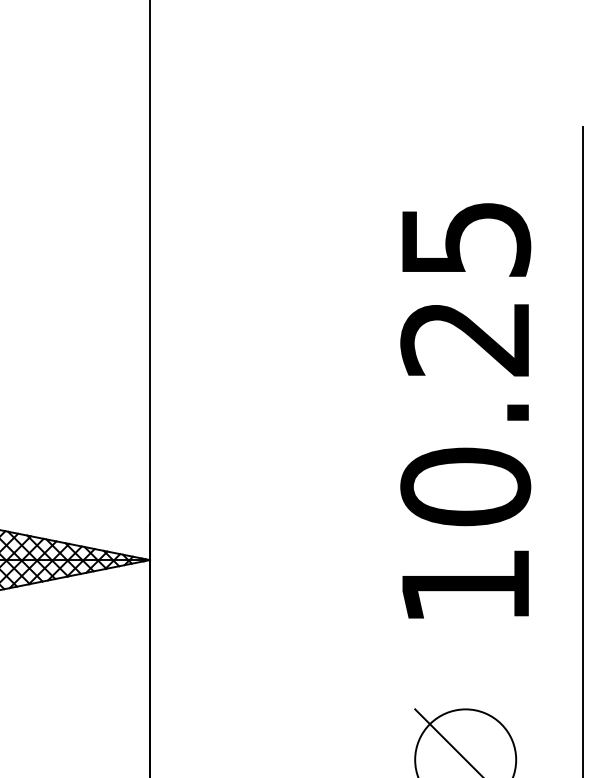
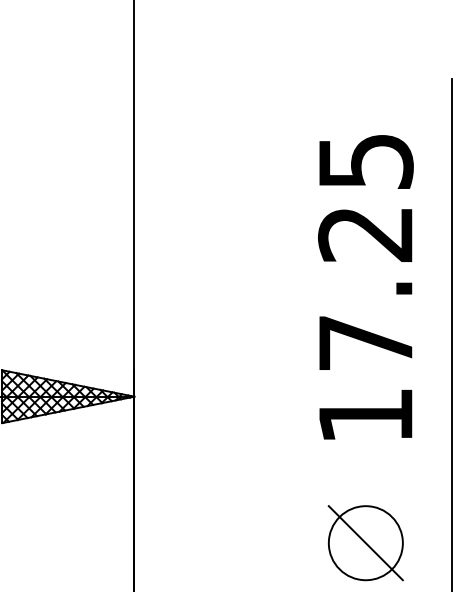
text: (465, 486) -> (365, 342), 10.25 -> 17.25

